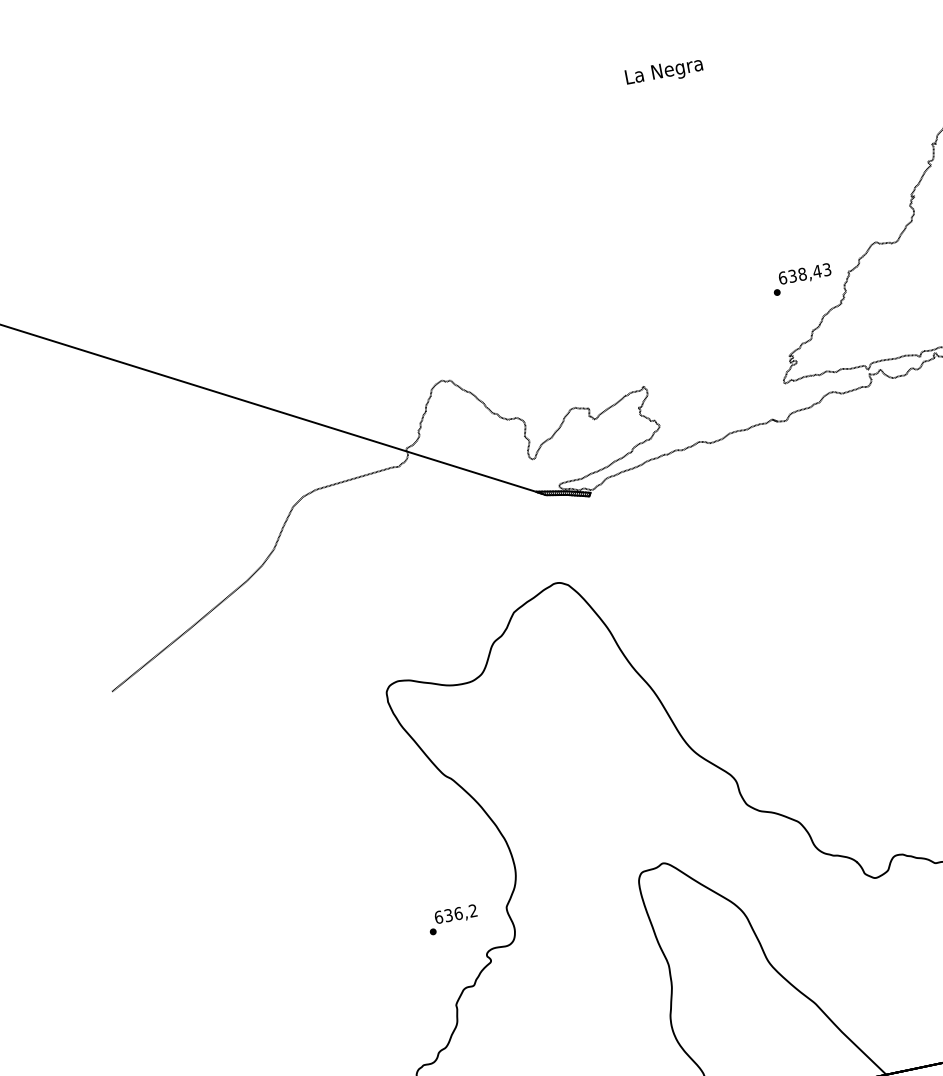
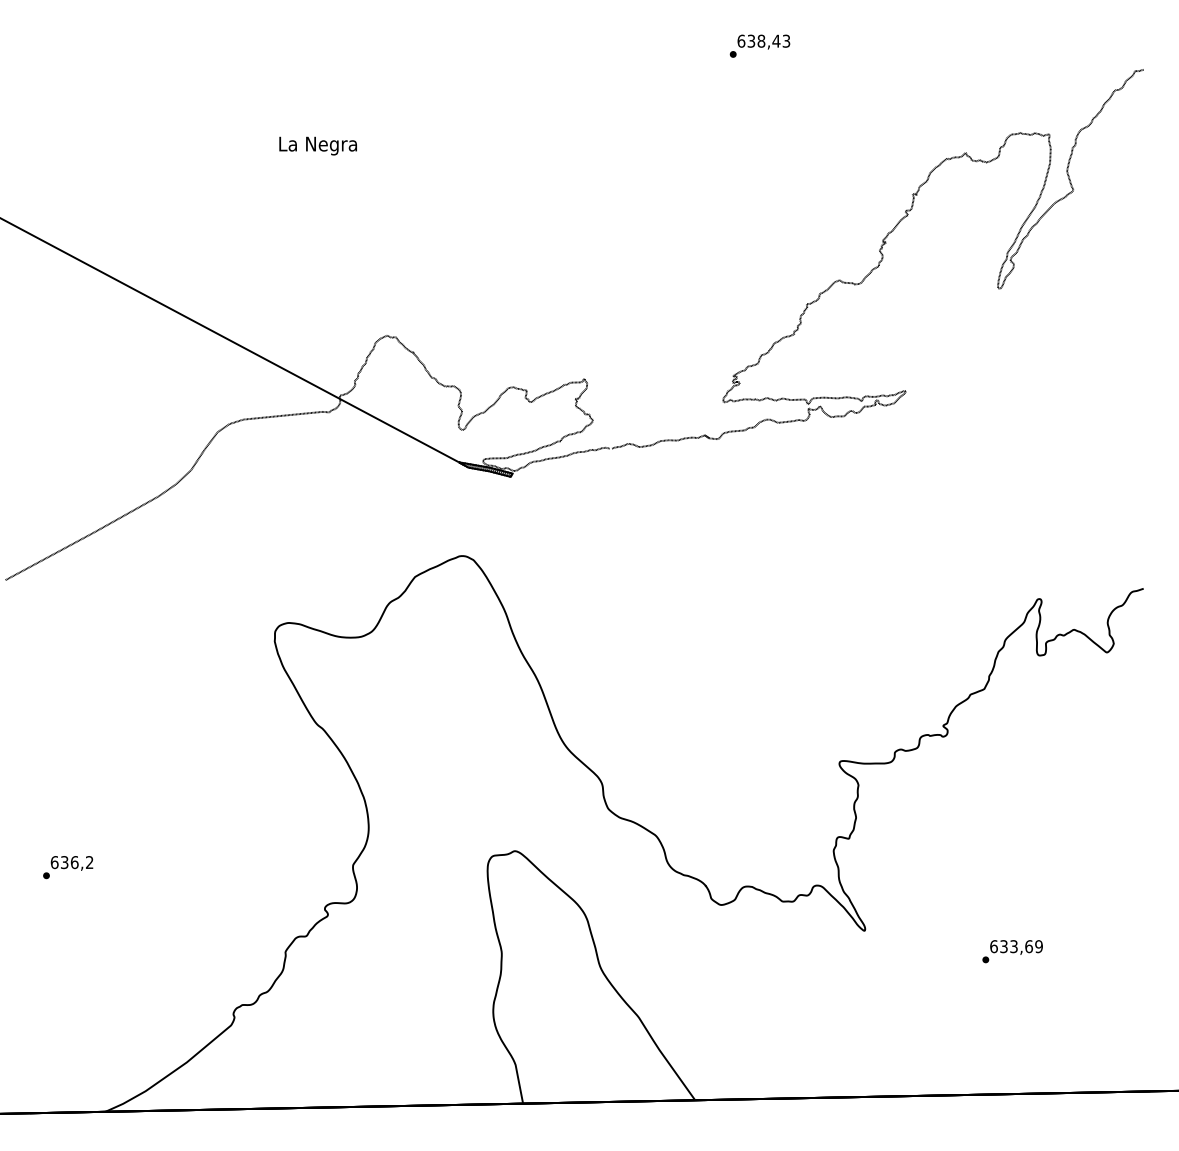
text: (663, 71) -> (317, 145), moved
text: (801, 278) -> (759, 45), moved
text: (453, 919) -> (68, 867), moved

